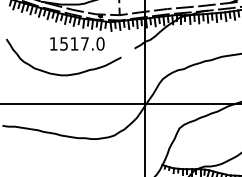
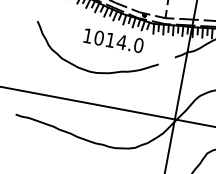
text: (74, 43) -> (110, 39), 1517.0 -> 1014.0

